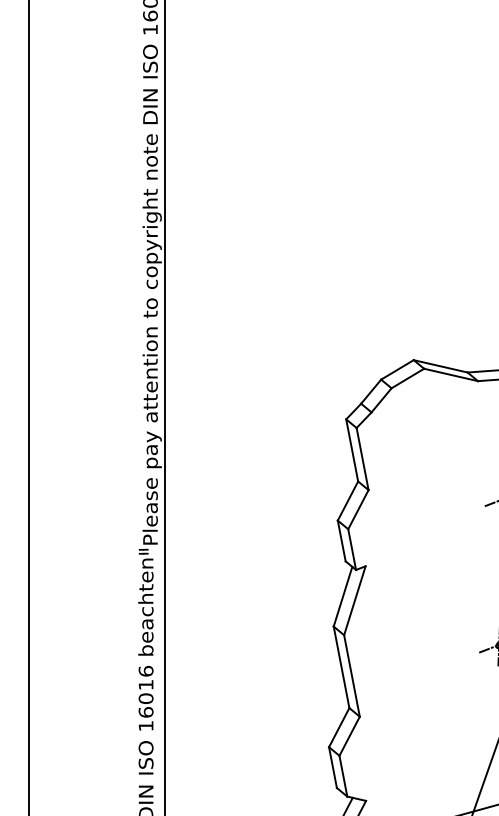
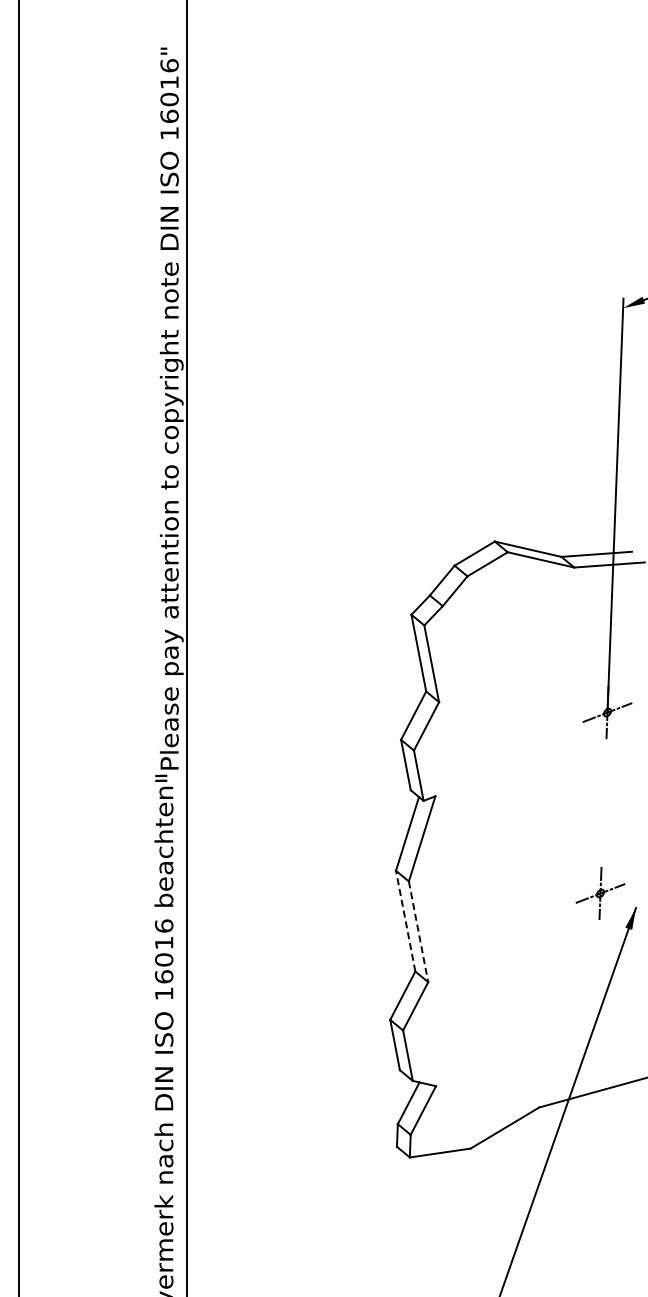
line: (341, 666) -> (405, 920), solid -> dashed
line: (351, 676) -> (418, 932), solid -> dashed

